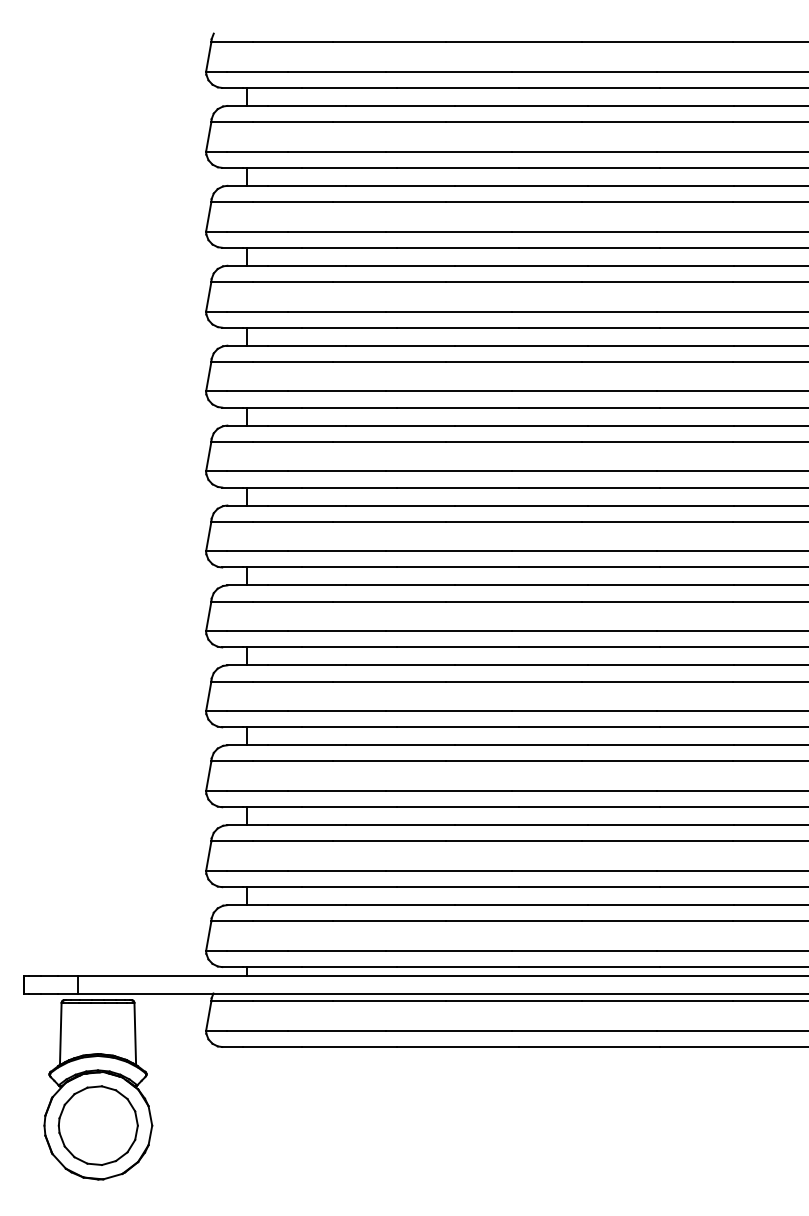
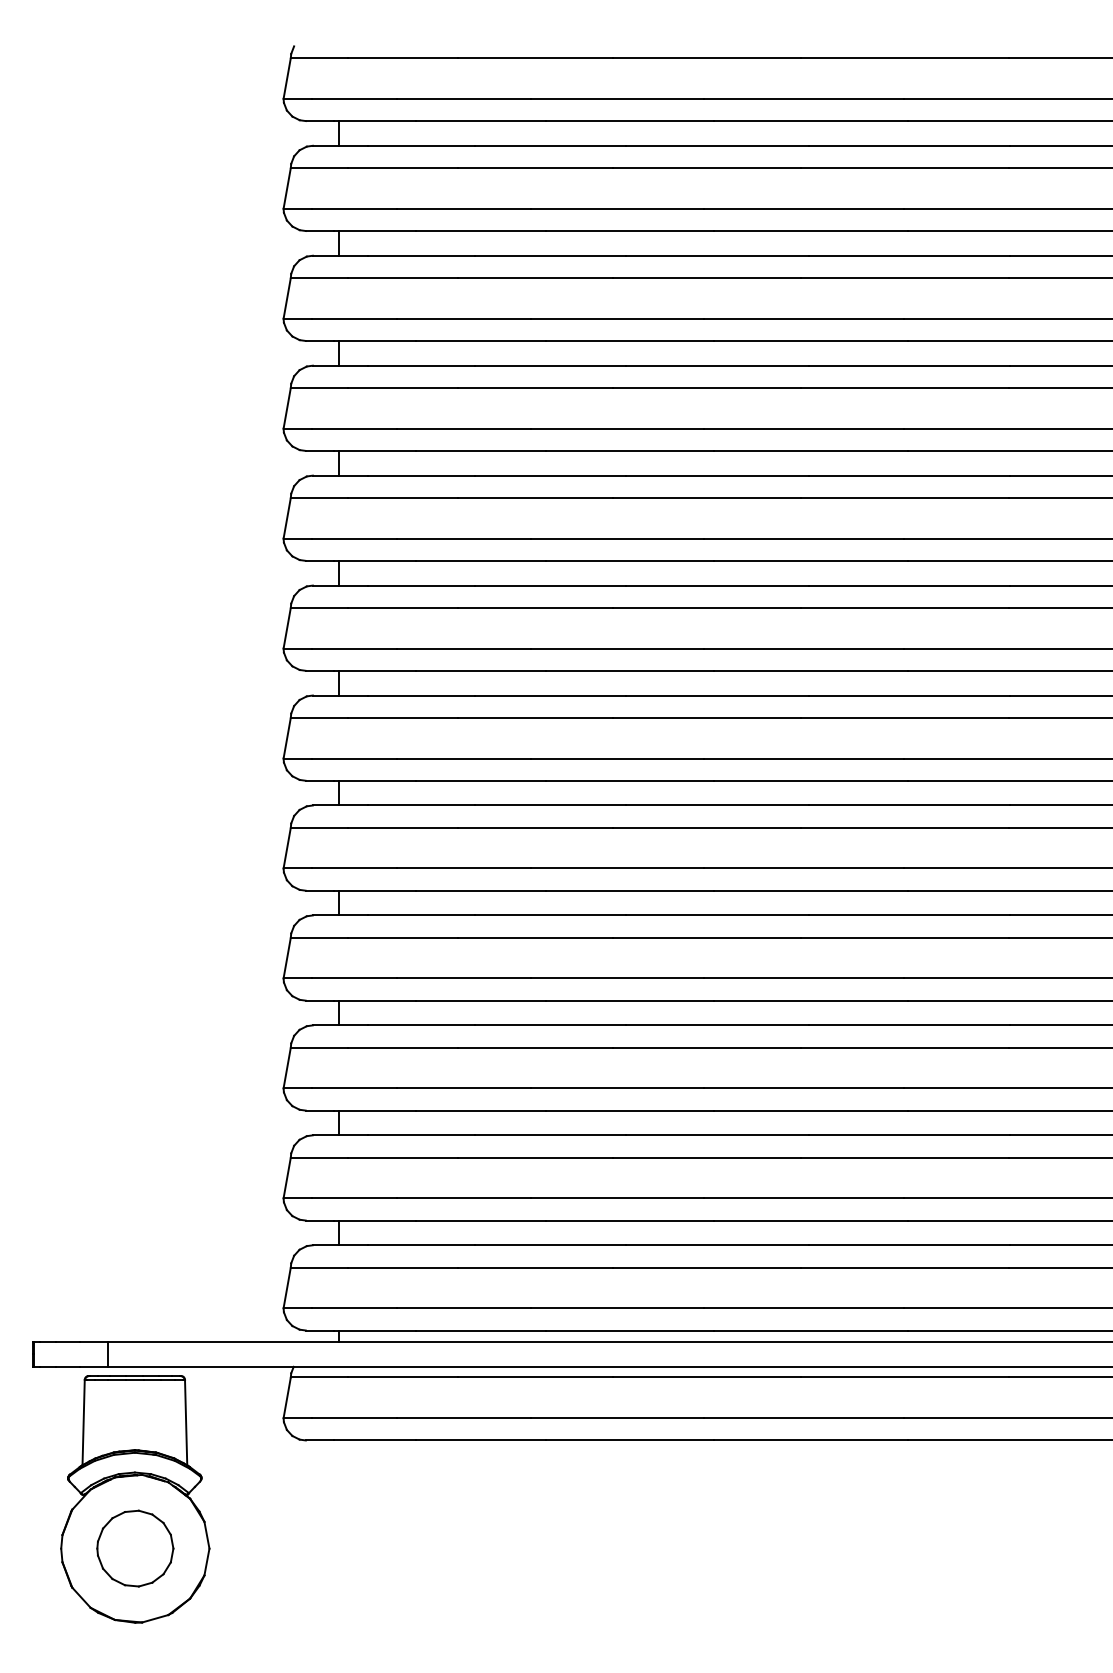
part: (98, 1125) -> (135, 1548), size x0.7

